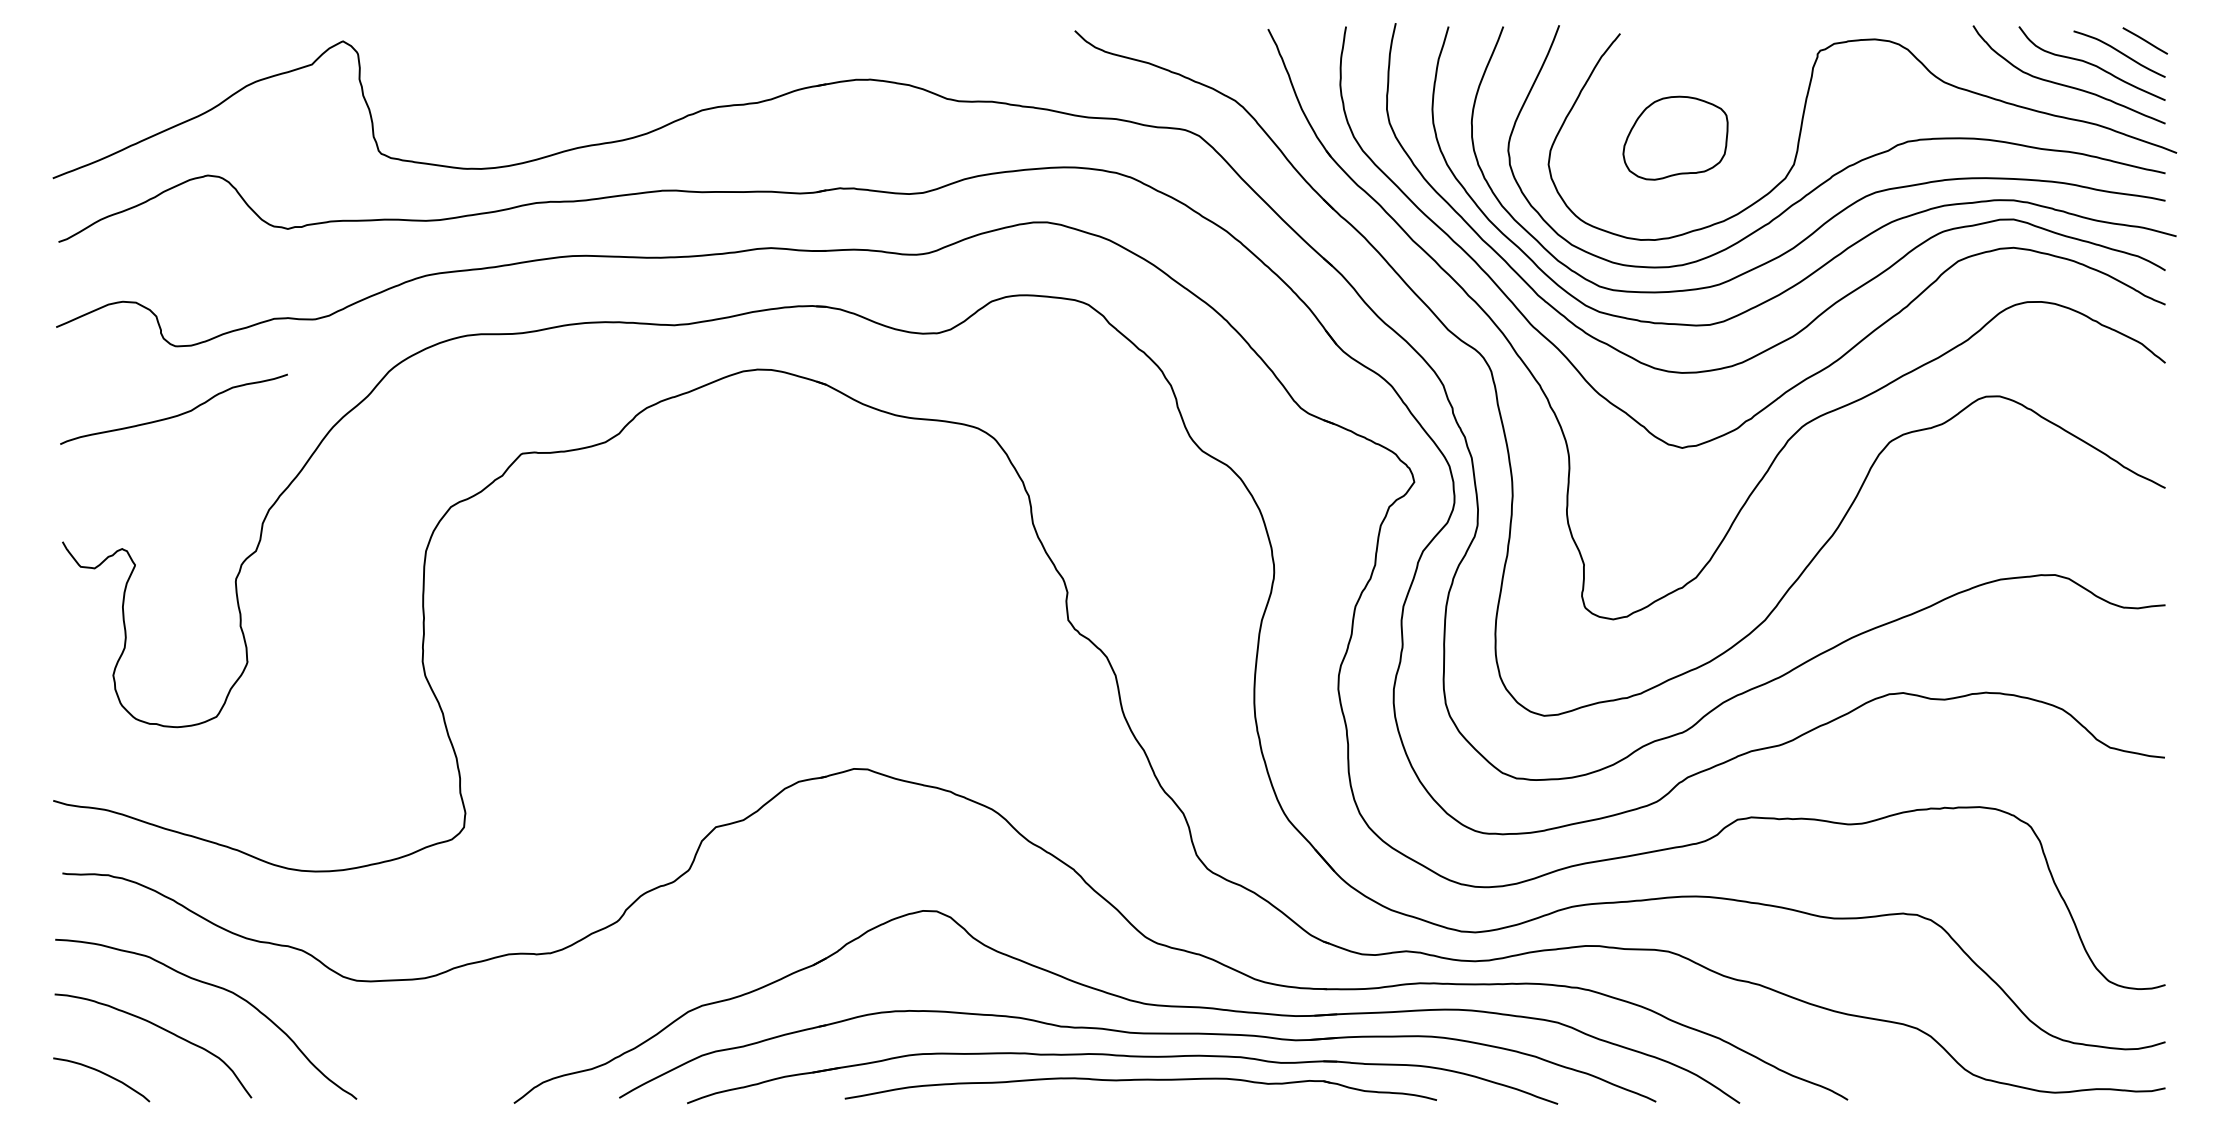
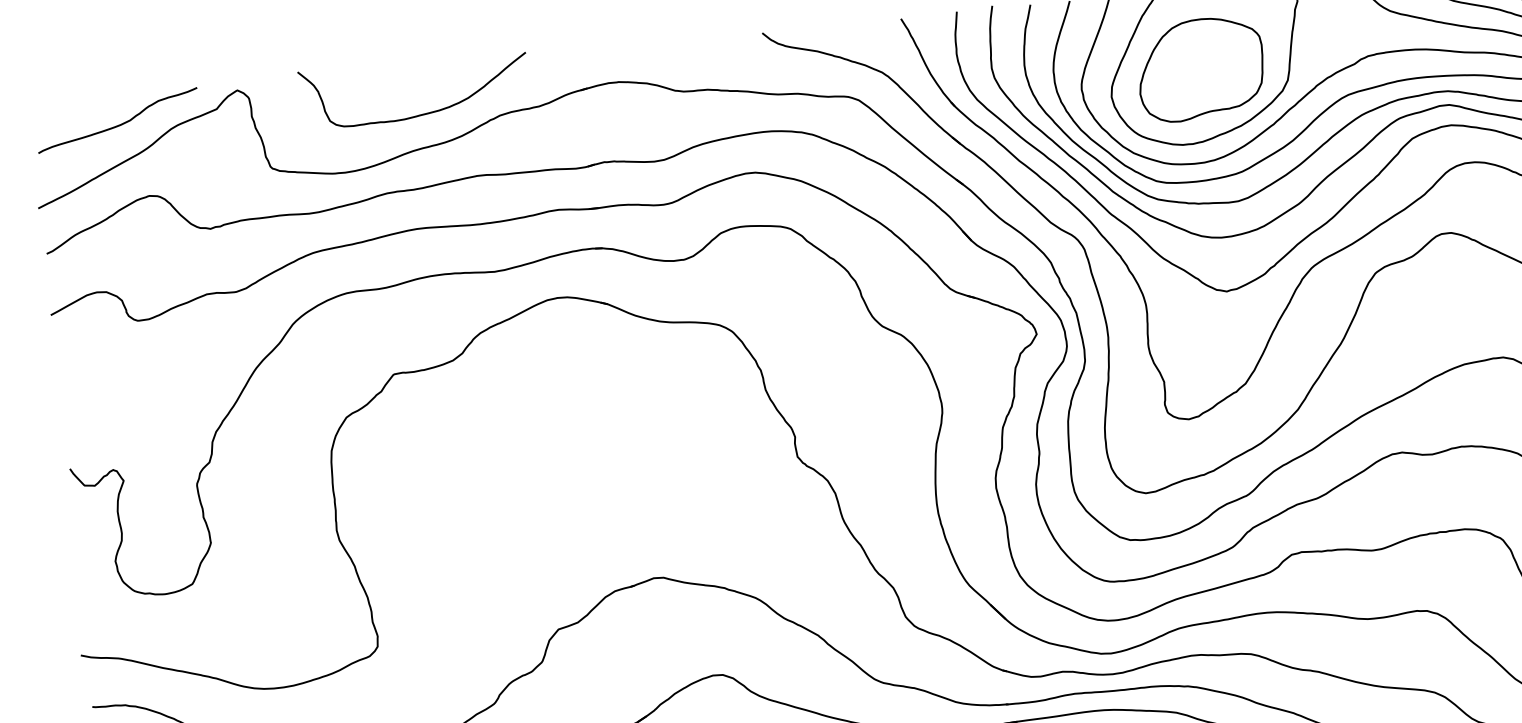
curve: (591, 98) -> (419, 114), added
part: (1675, 138) -> (1200, 69), size x1.67
curve: (174, 415) -> (118, 124), moved

